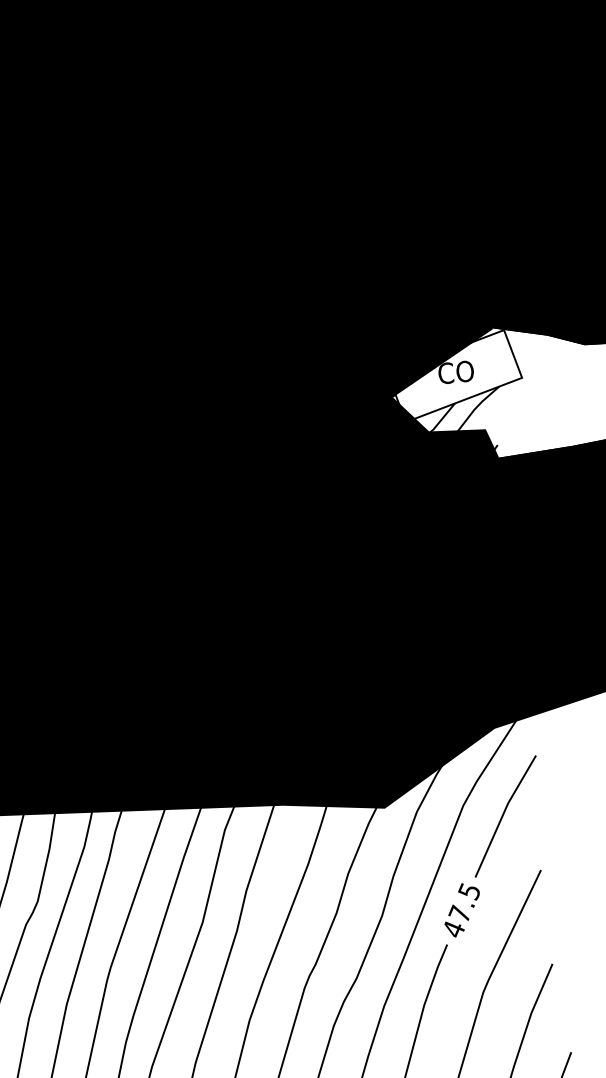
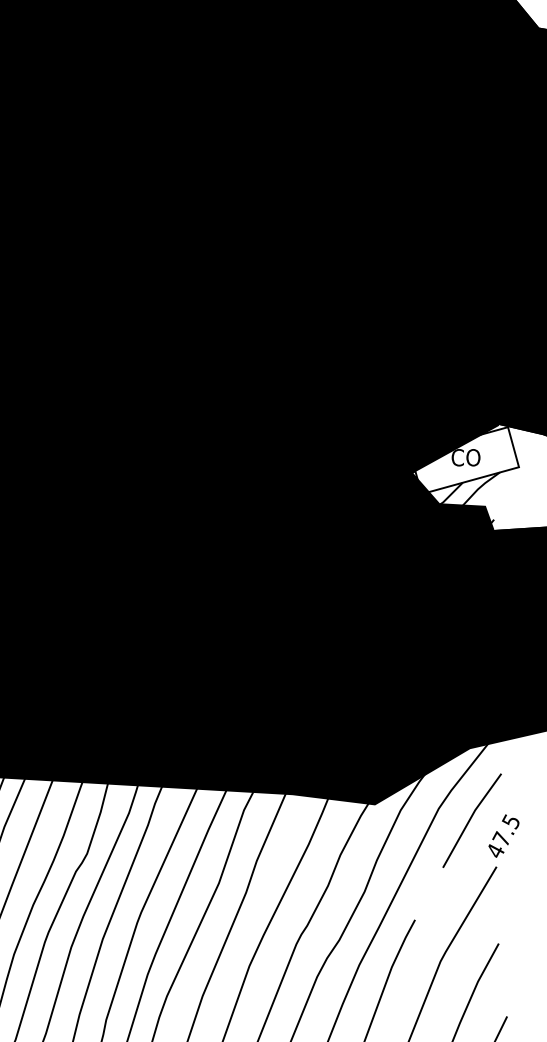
text: (461, 909) -> (503, 835), moved

